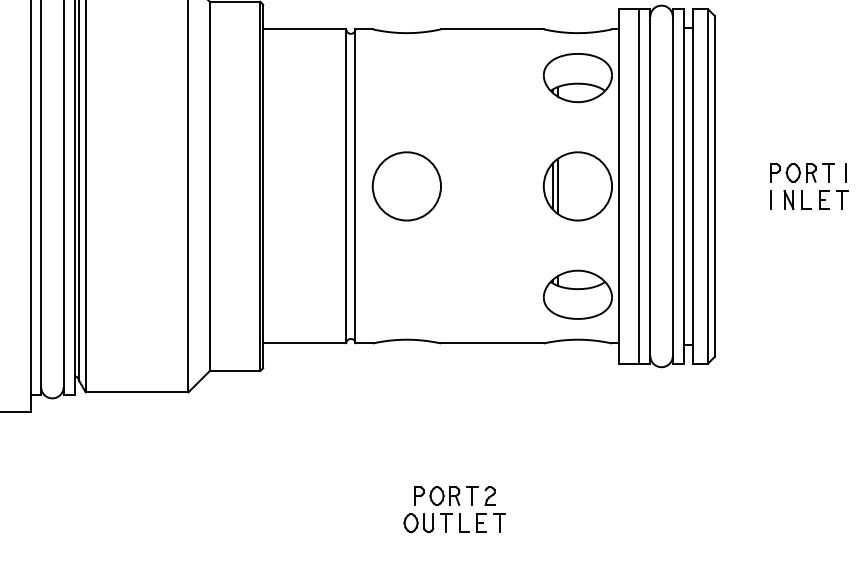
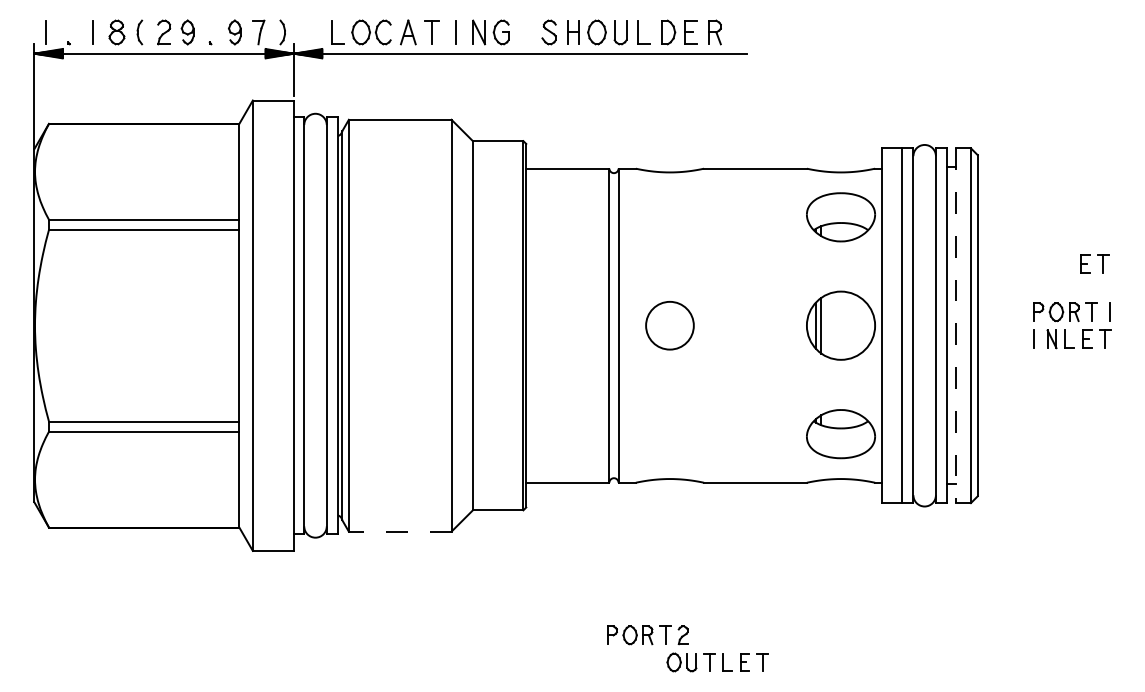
part: (824, 124) -> (1087, 263), added
circle: (406, 186) -> (669, 325), size x0.7
line: (692, 187) -> (955, 326), solid -> dashed
line: (136, 392) -> (399, 531), solid -> dashed
part: (454, 496) -> (647, 635), moved

